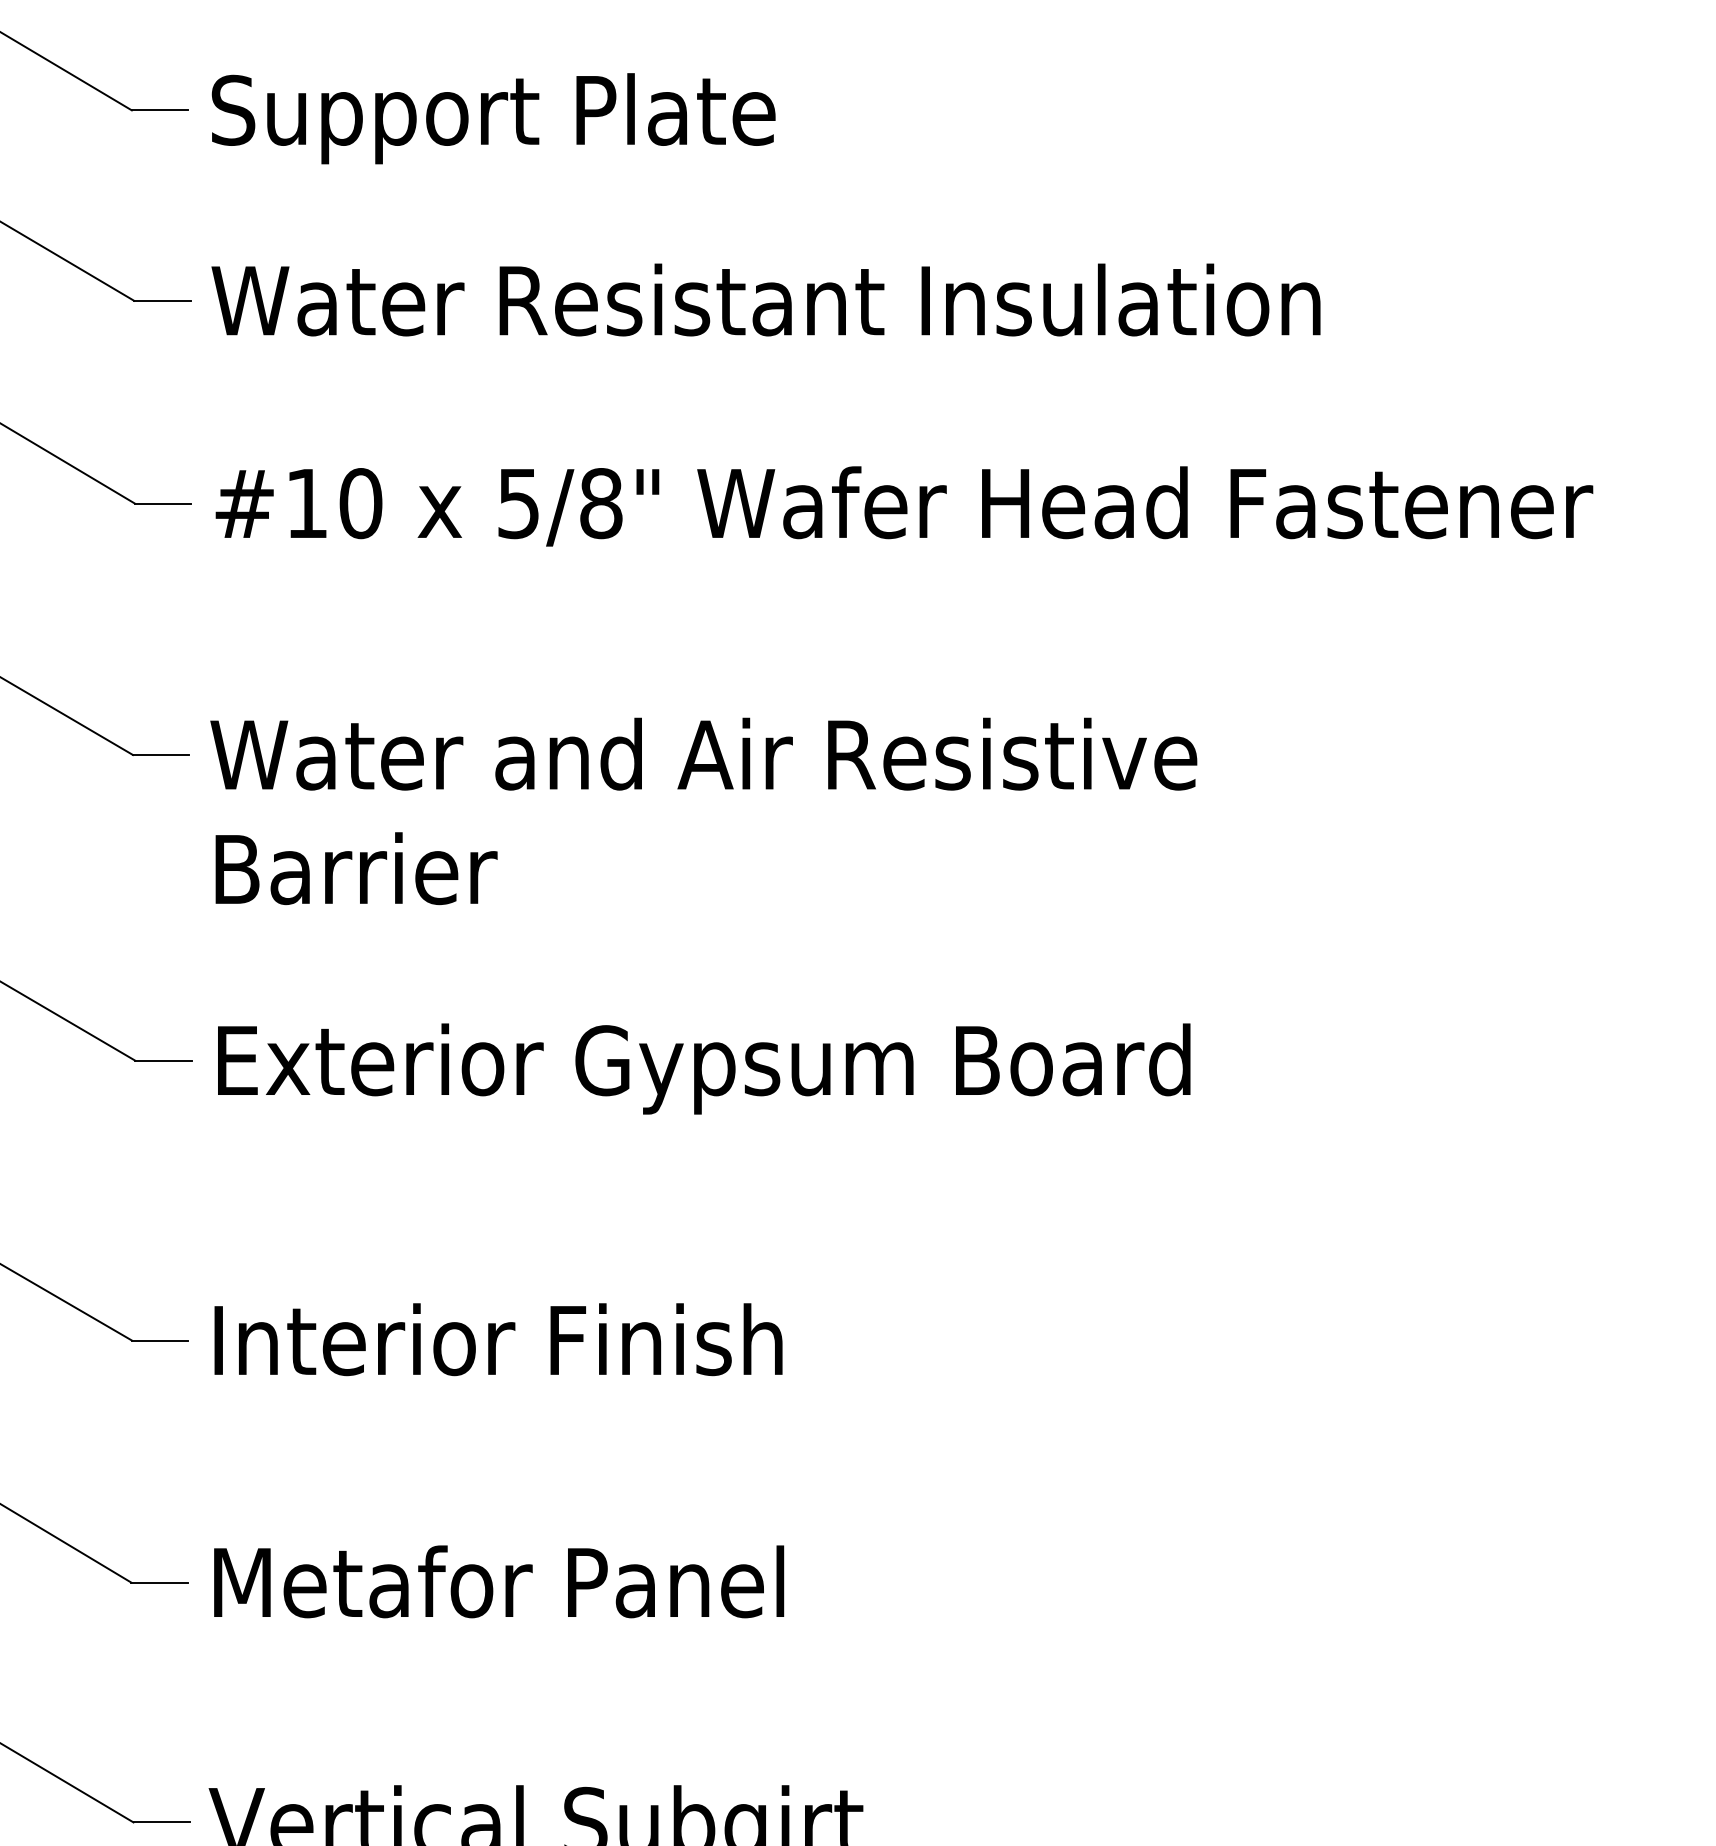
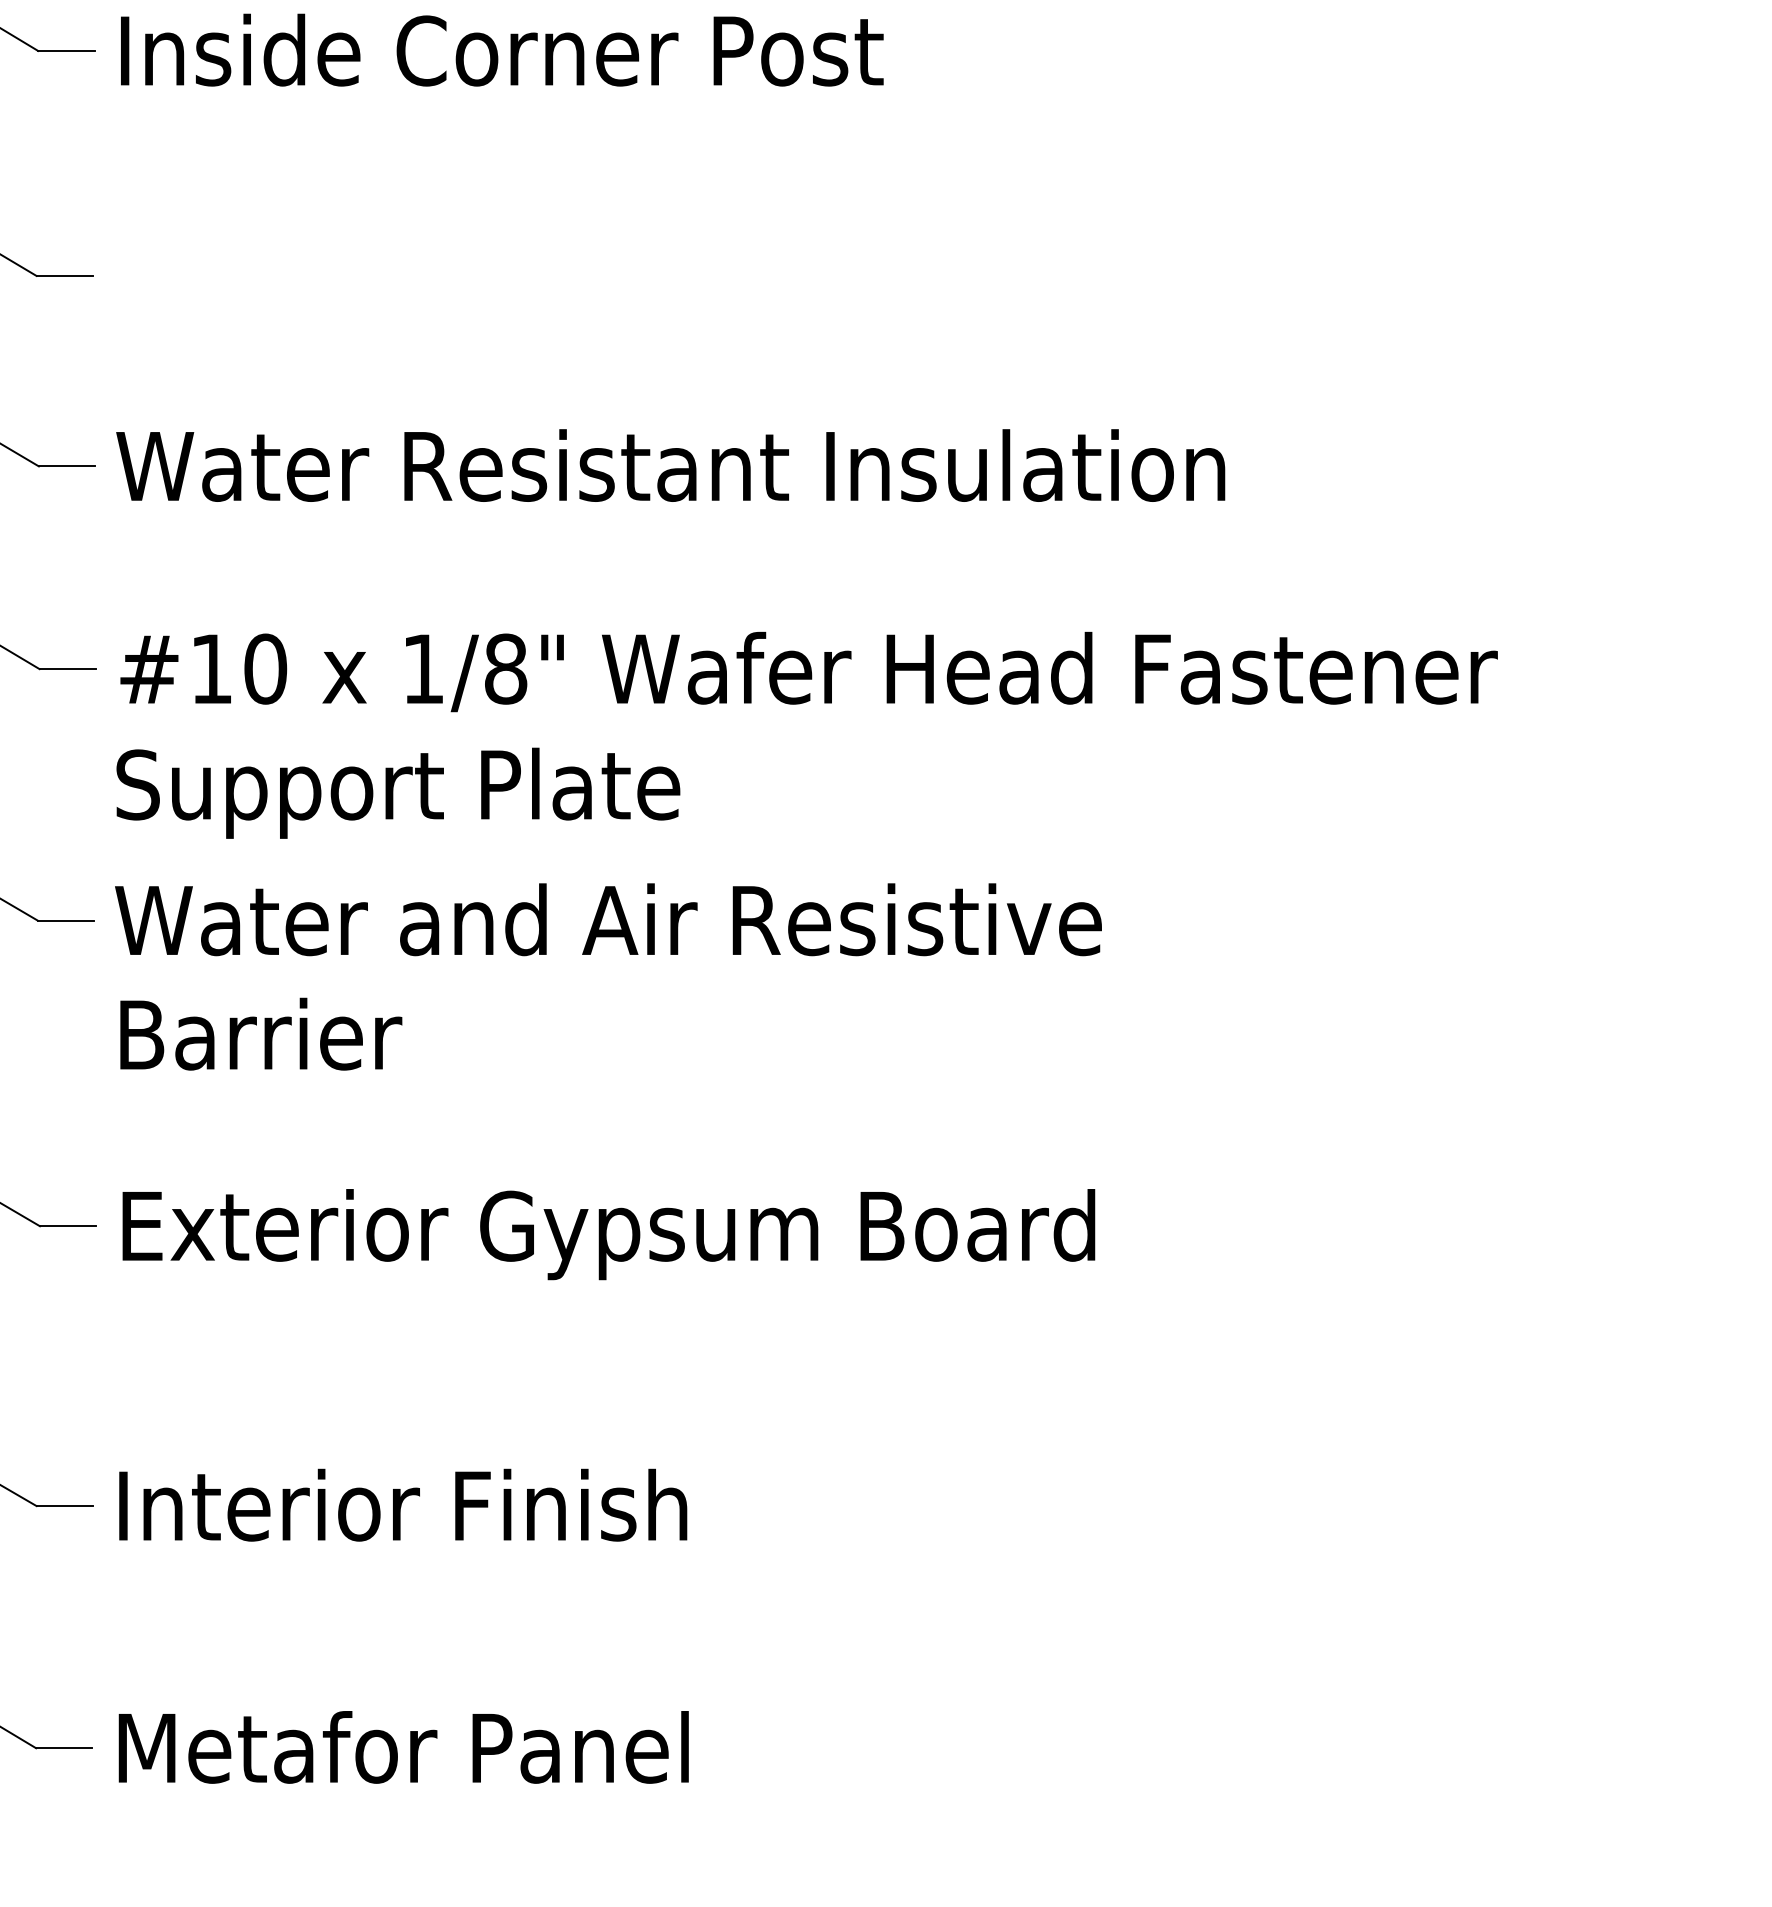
text: (493, 117) -> (398, 792), moved
text: (518, 503) -> (423, 669), 5/8" -> 1/8"

